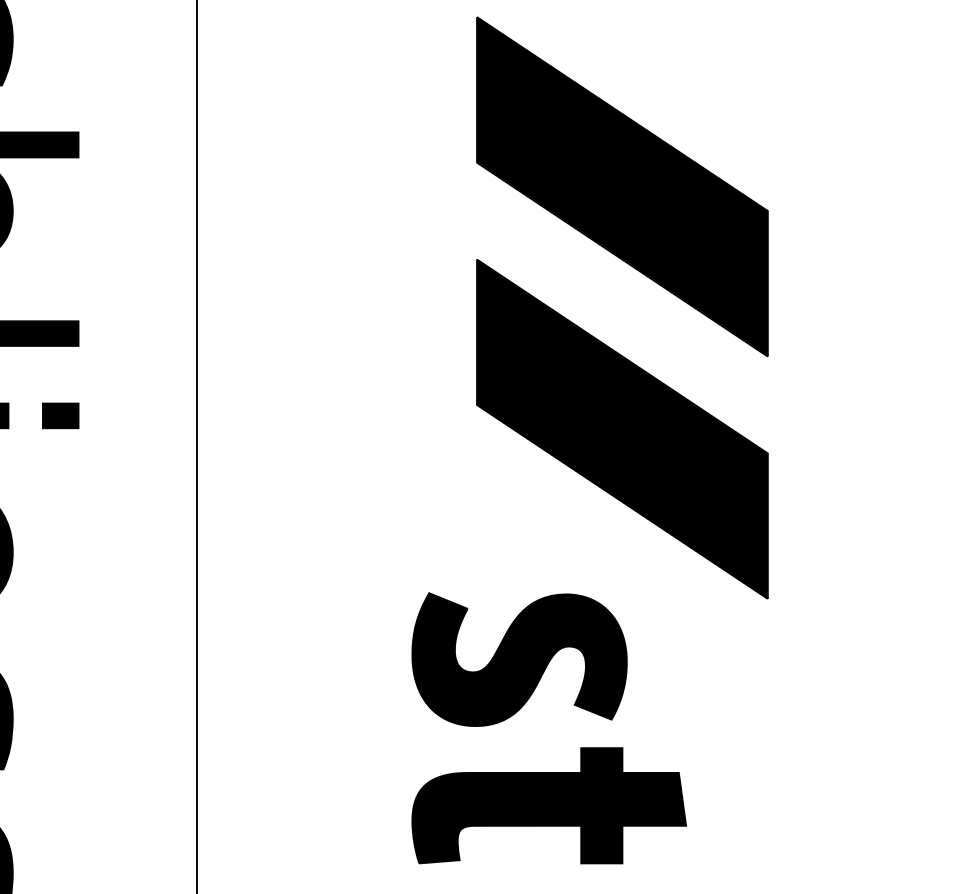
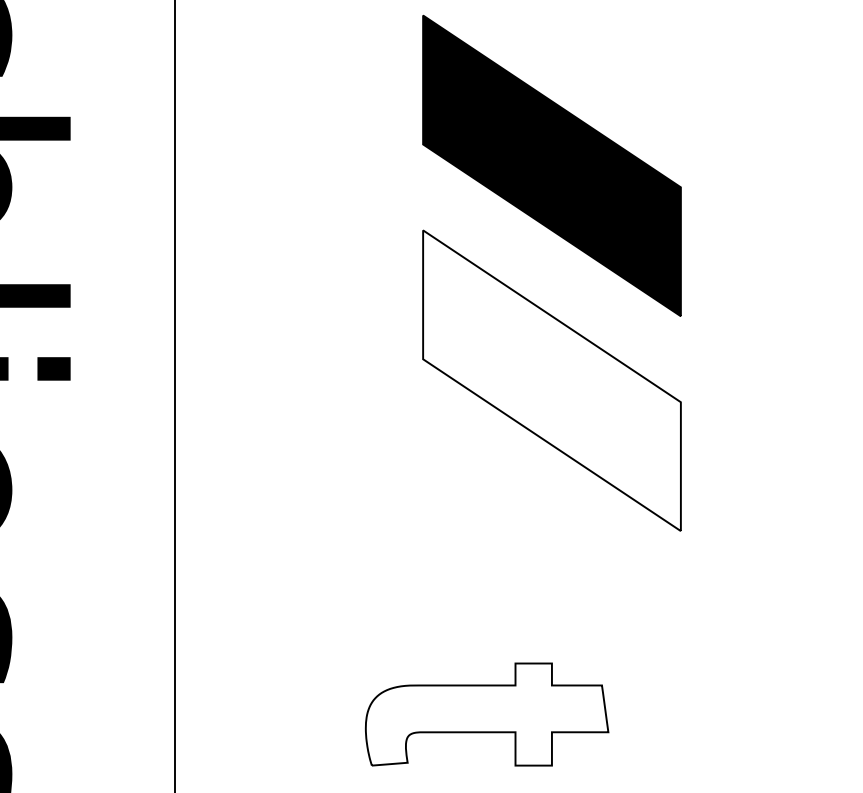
fill: (622, 428) -> (552, 380), removed
part: (519, 659) -> (460, 584), removed
fill: (549, 805) -> (487, 714), removed

